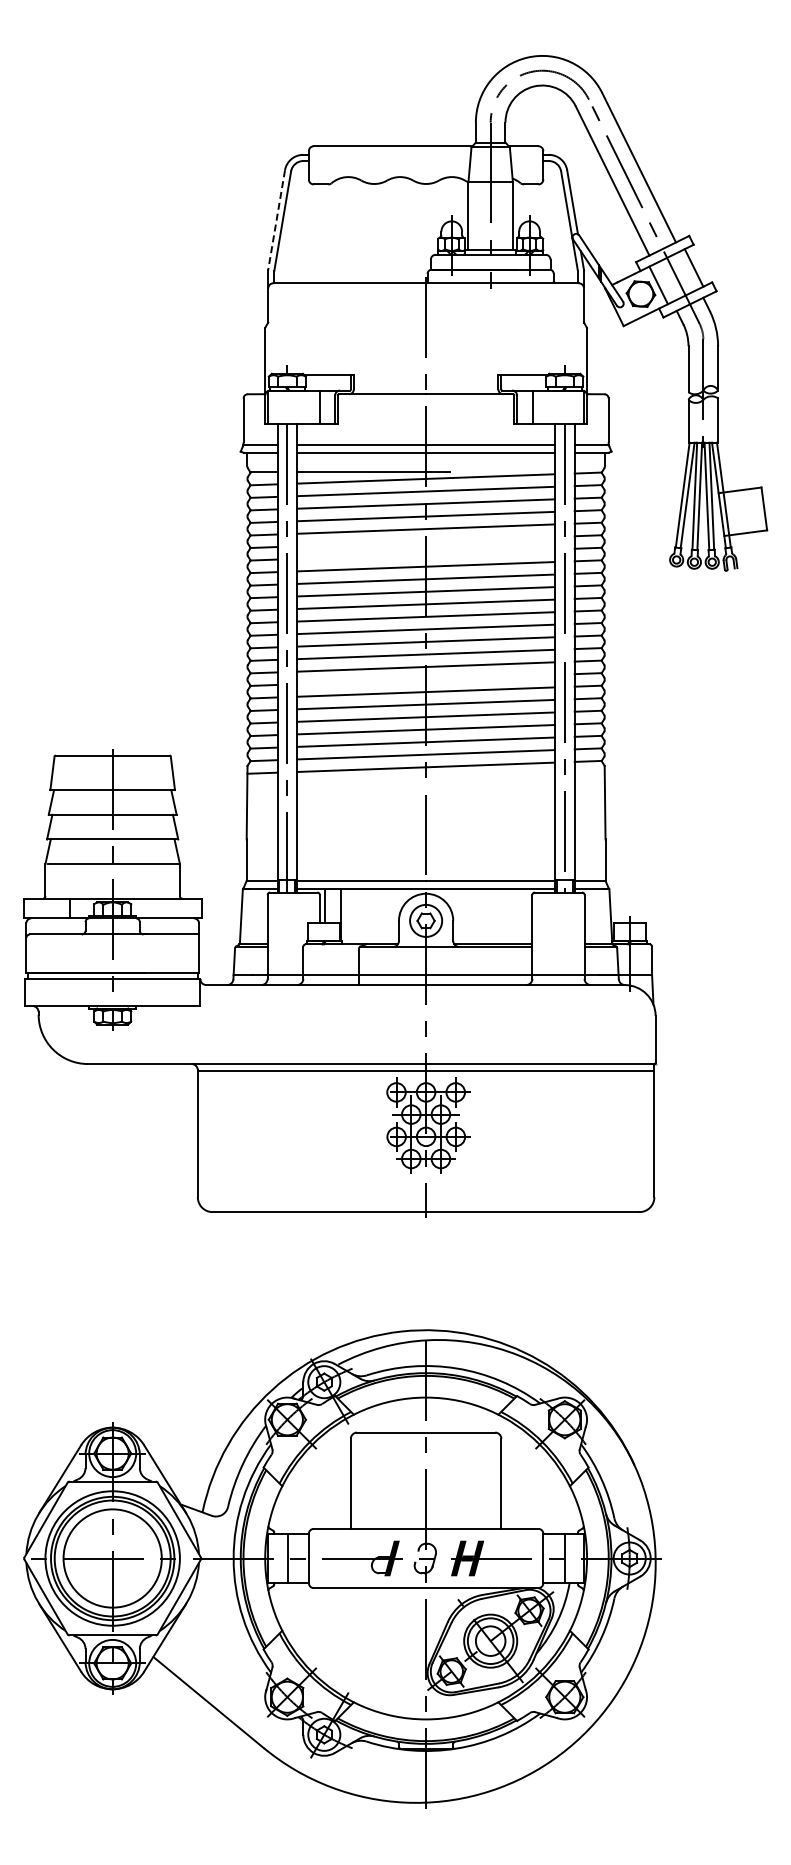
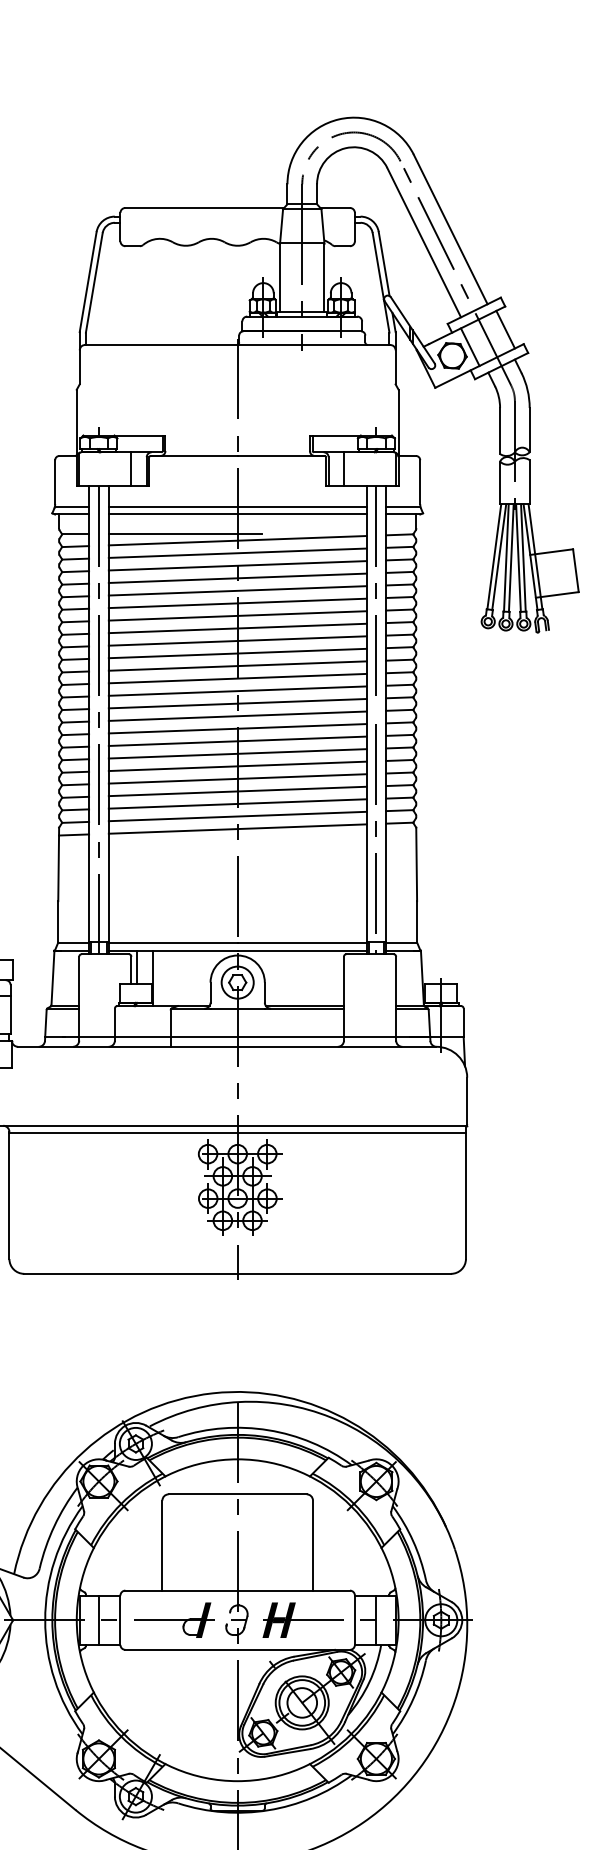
line: (276, 220) -> (88, 282), dashed -> solid
line: (425, 541) -> (237, 603), added
line: (425, 553) -> (237, 615), added
line: (425, 679) -> (237, 741), added

